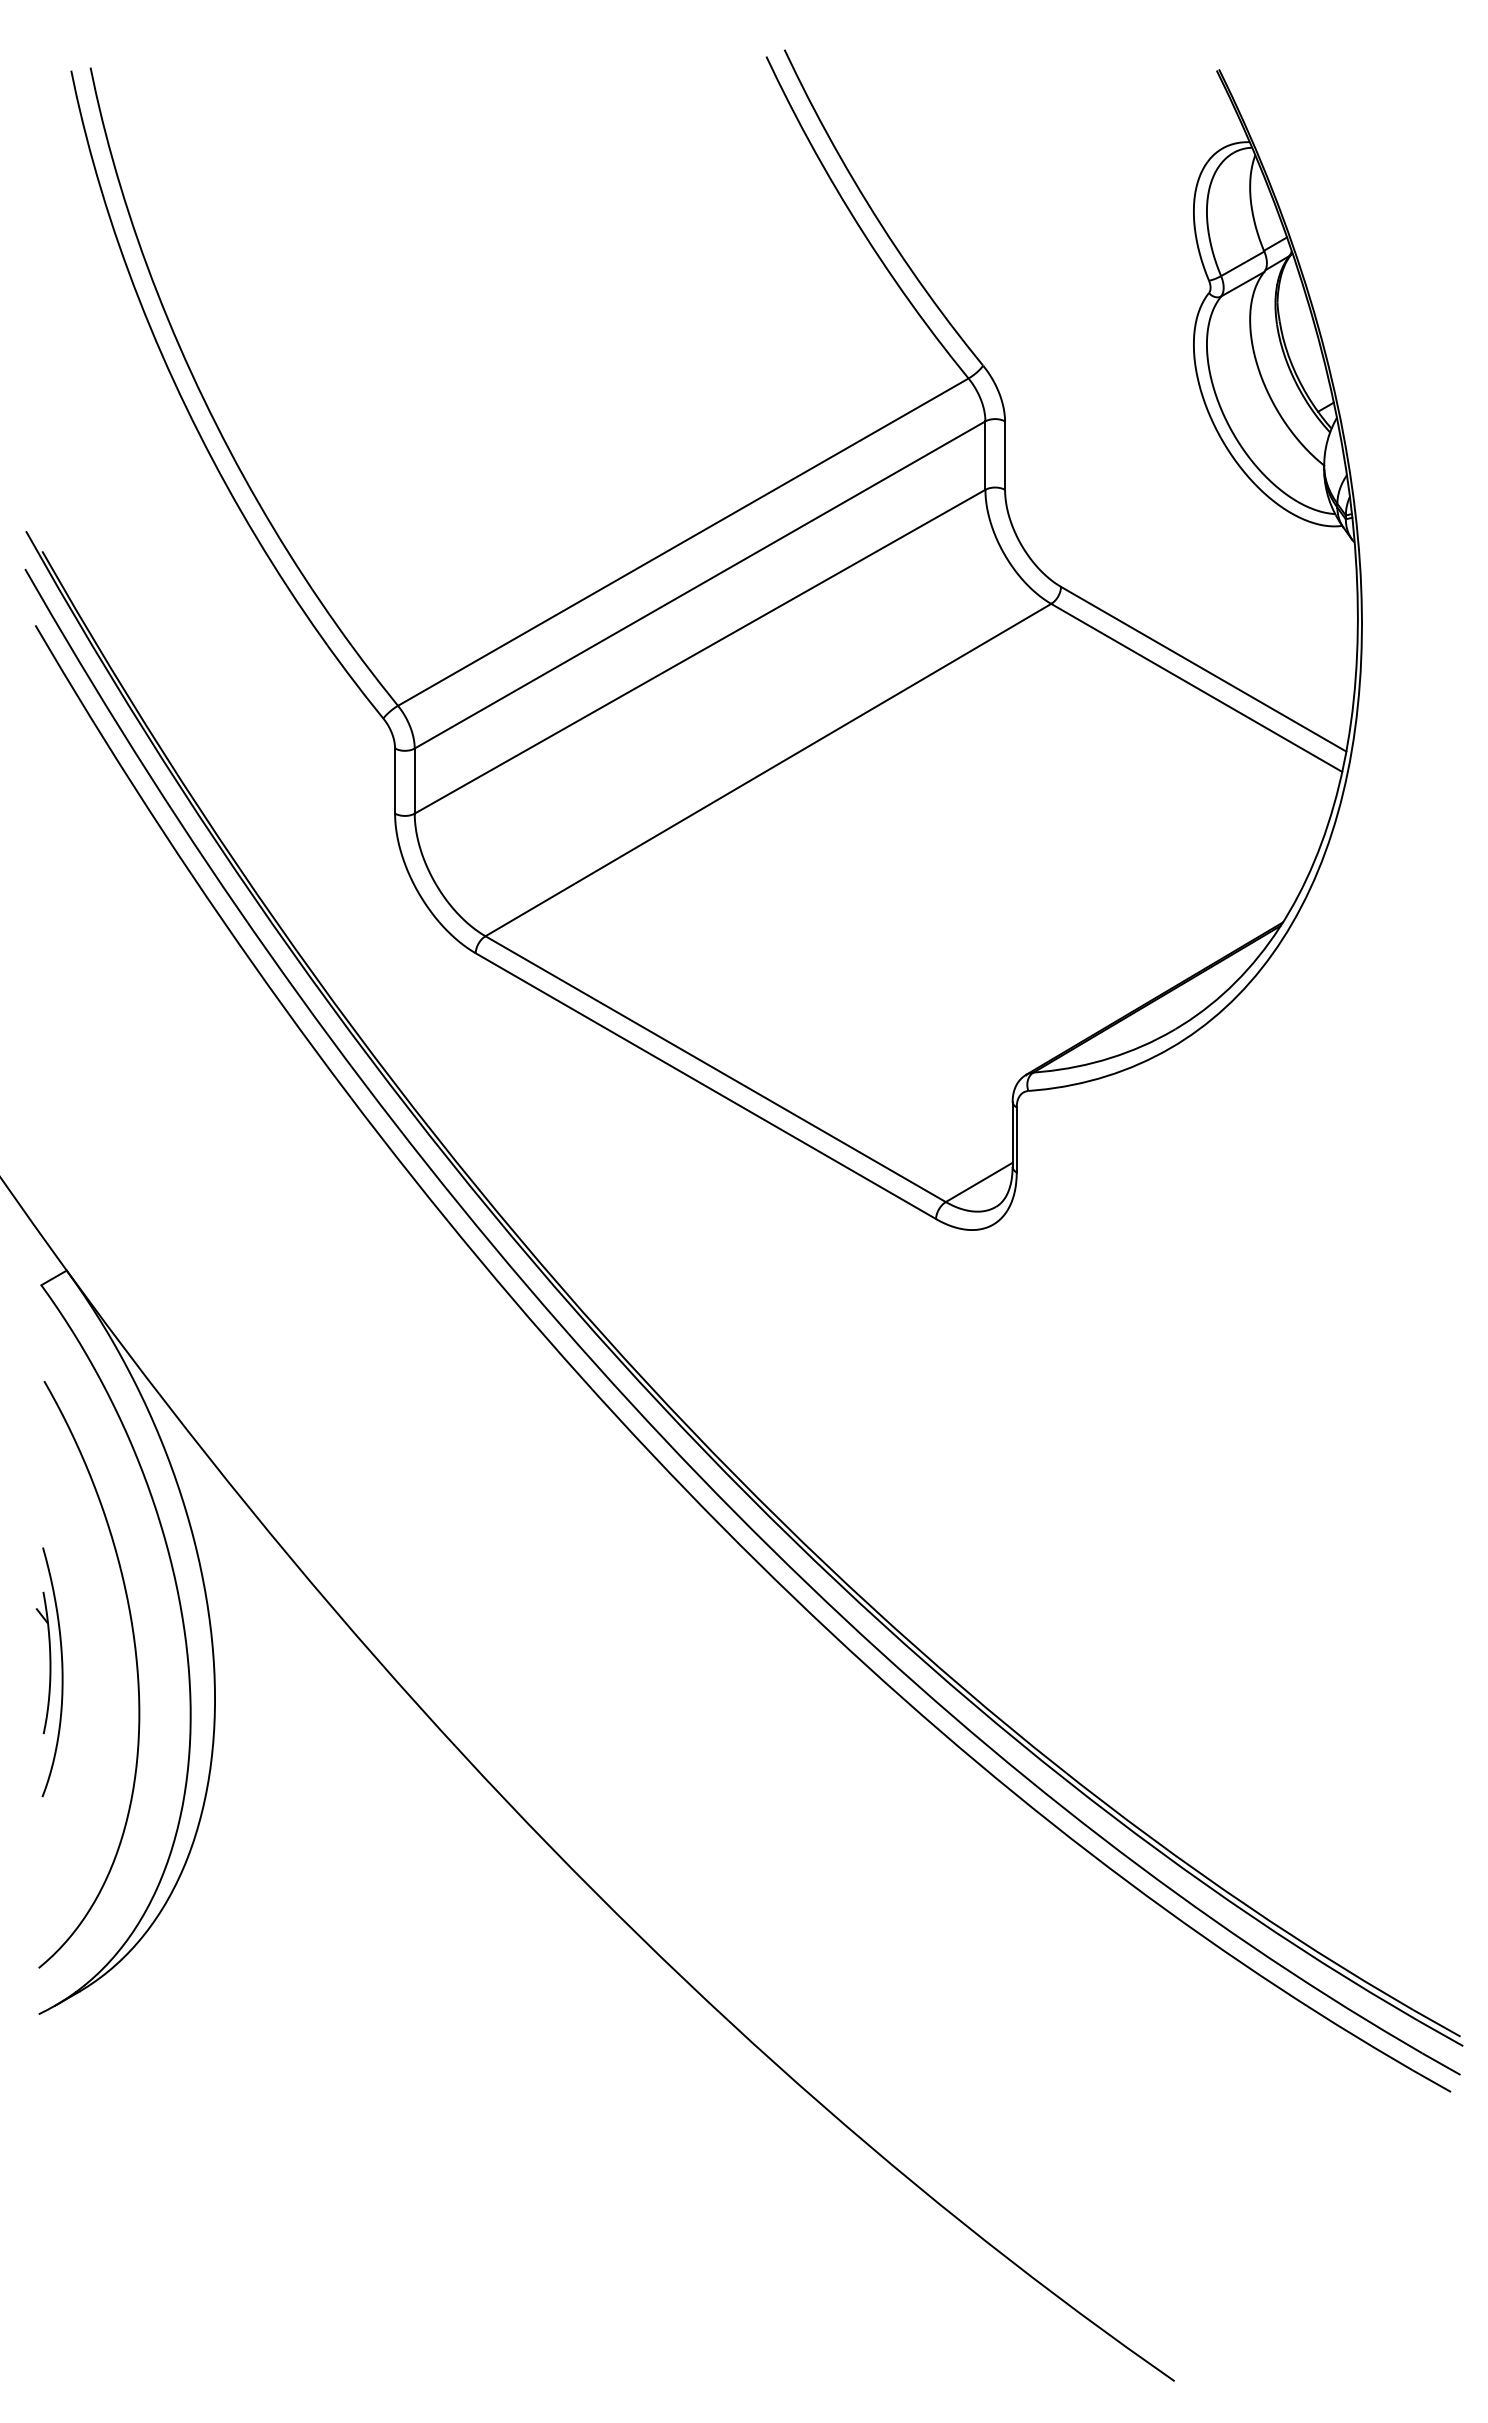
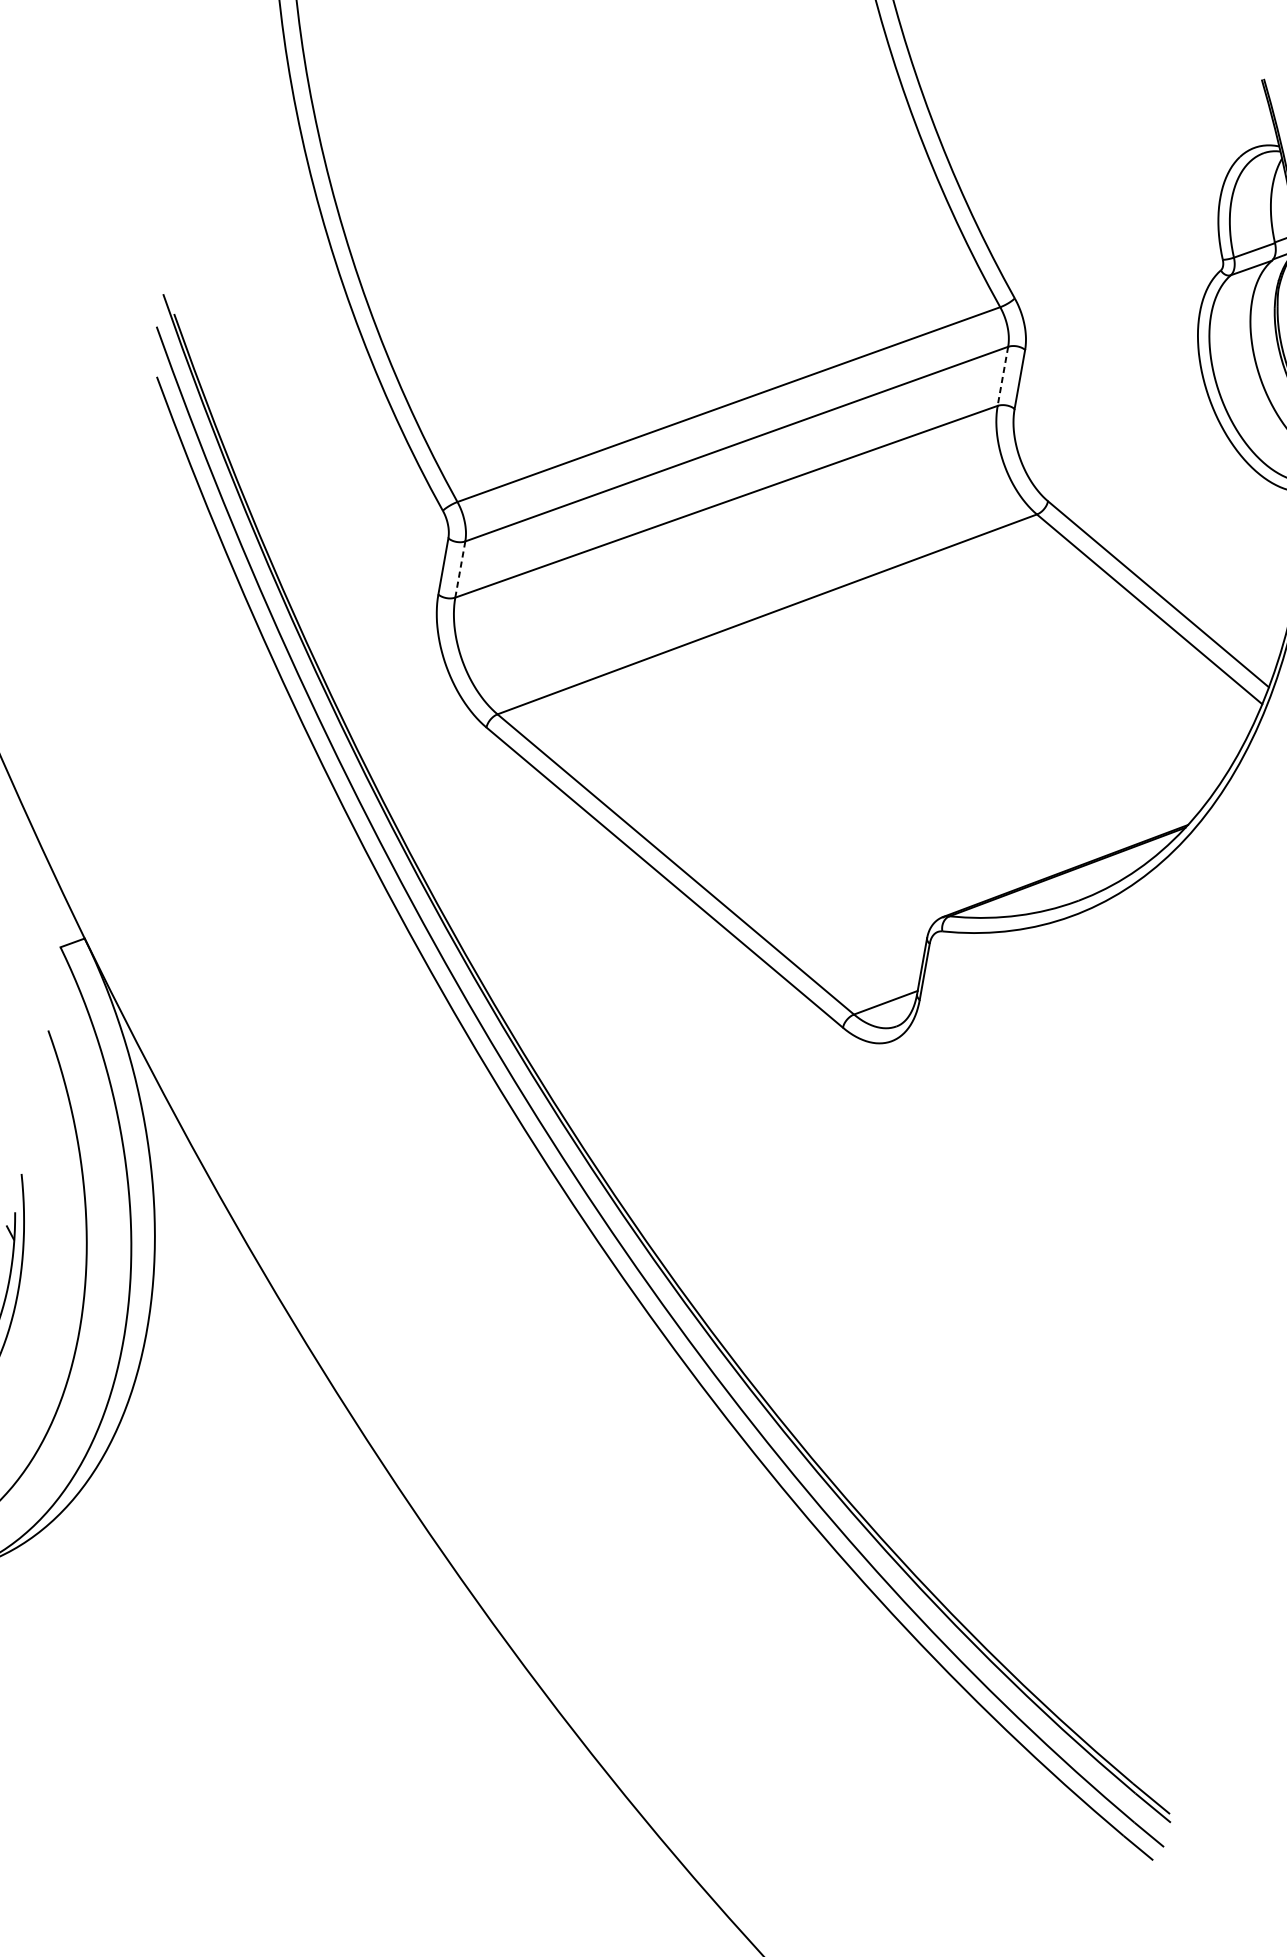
line: (985, 456) -> (1002, 377), solid -> dashed
line: (414, 781) -> (460, 569), solid -> dashed

